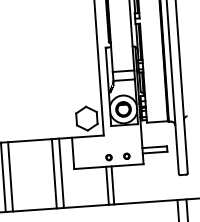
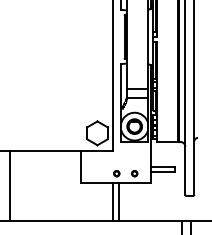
line: (61, 172) -> (68, 185), removed
line: (54, 173) -> (61, 185), removed
line: (10, 176) -> (17, 185), removed

